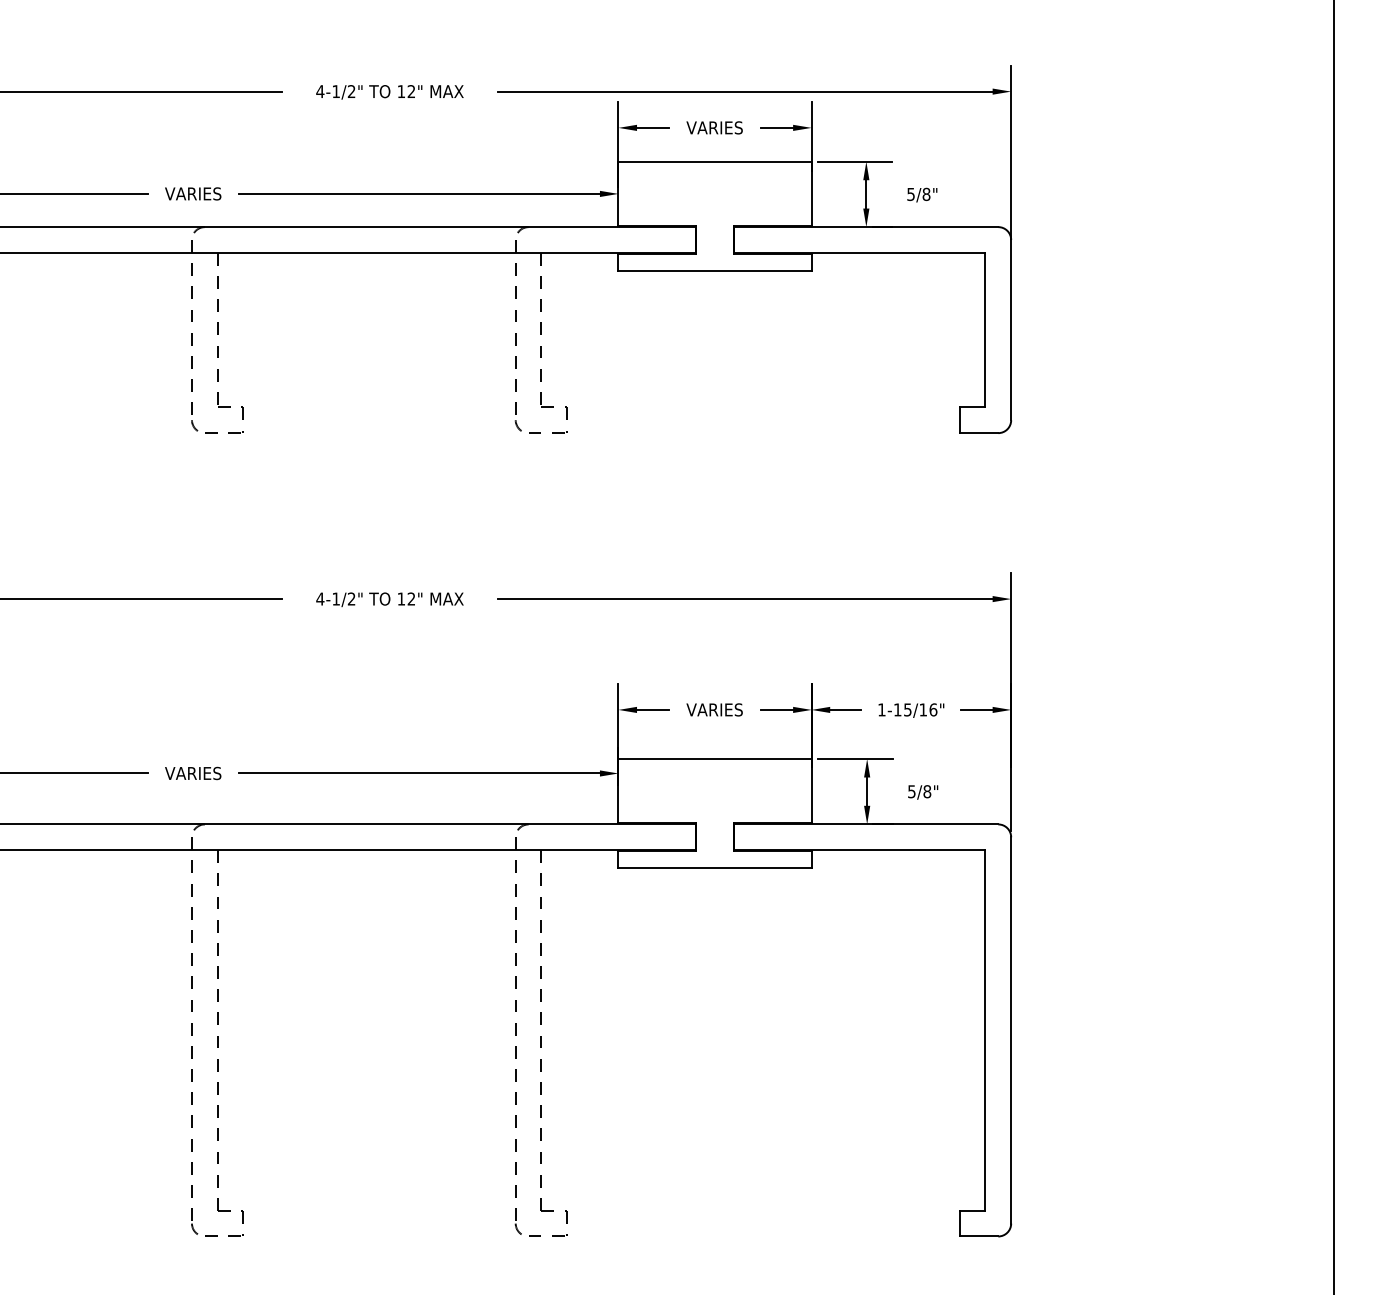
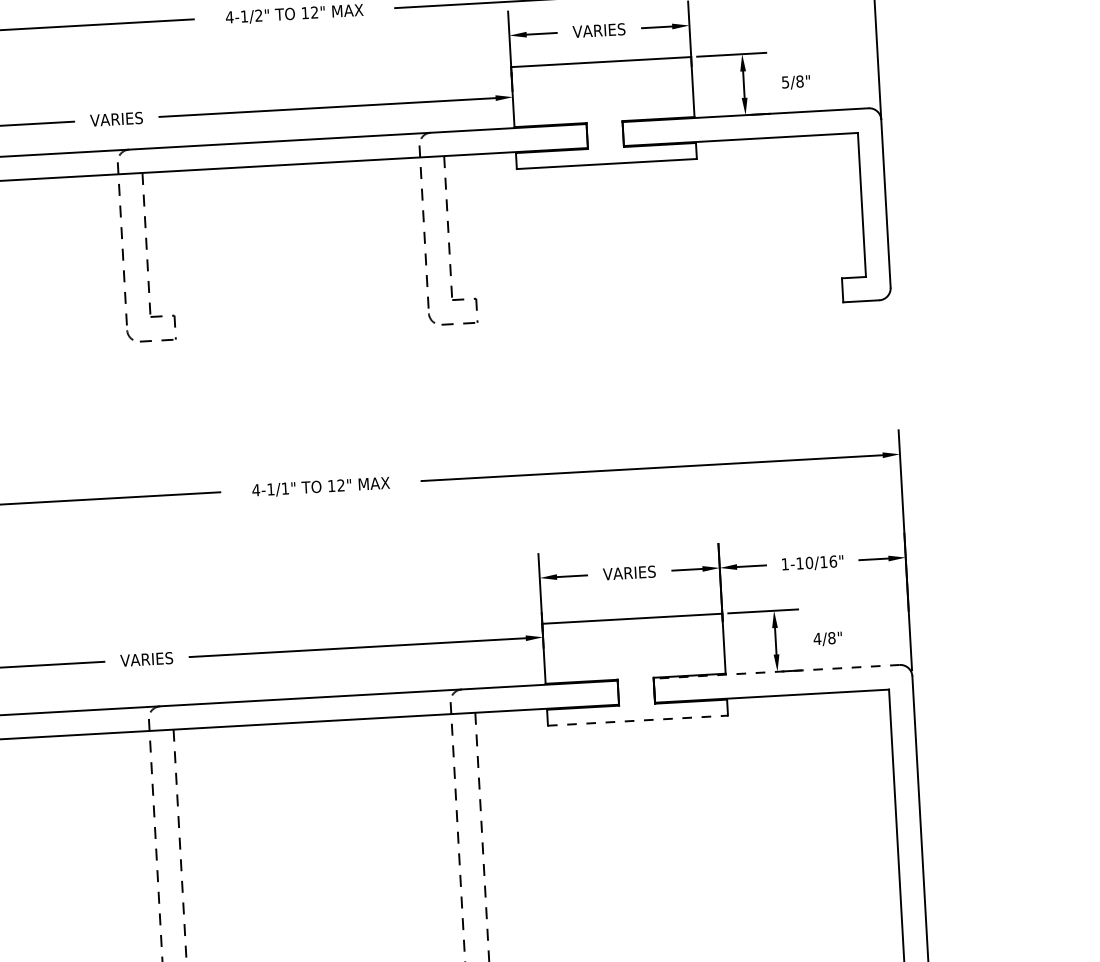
text: (351, 598) -> (285, 488), 4-1/2" -> 4-1/1"
text: (907, 709) -> (809, 562), 1-15/16" -> 1-10/16"
text: (911, 791) -> (817, 638), 5/8" -> 4/8"
line: (866, 824) -> (776, 671), solid -> dashed
line: (715, 868) -> (638, 720), solid -> dashed

